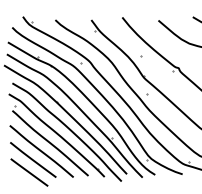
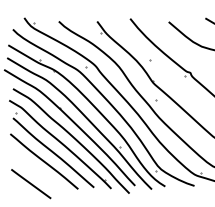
line: (33, 159) -> (35, 170), removed

